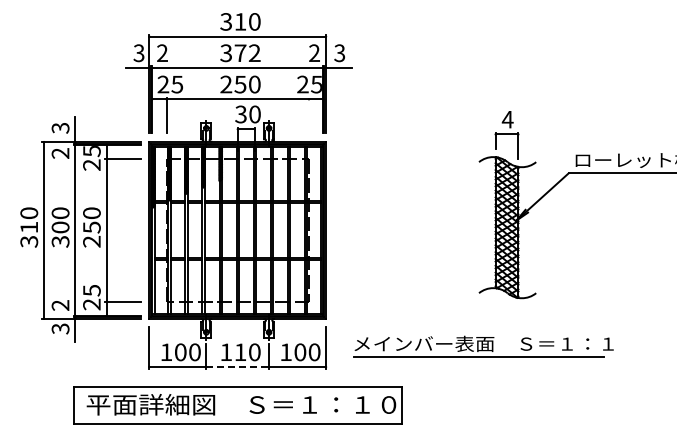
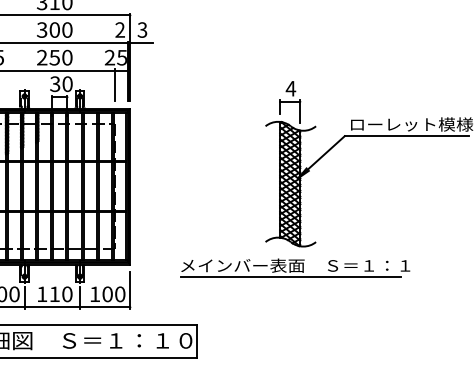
text: (247, 53) -> (60, 30), 372 -> 300
line: (308, 115) -> (114, 85), added
part: (483, 346) -> (295, 267), moved
line: (238, 367) -> (53, 307), dashed -> solid

